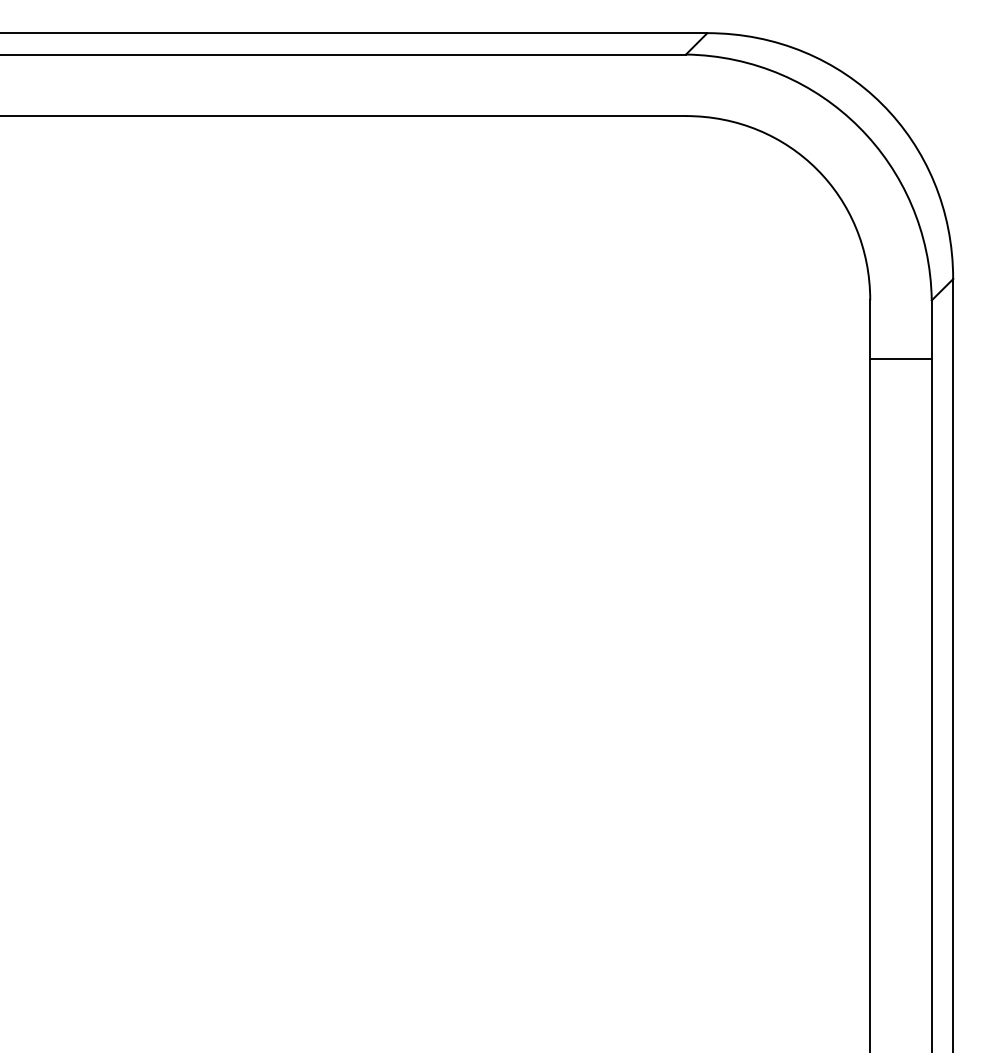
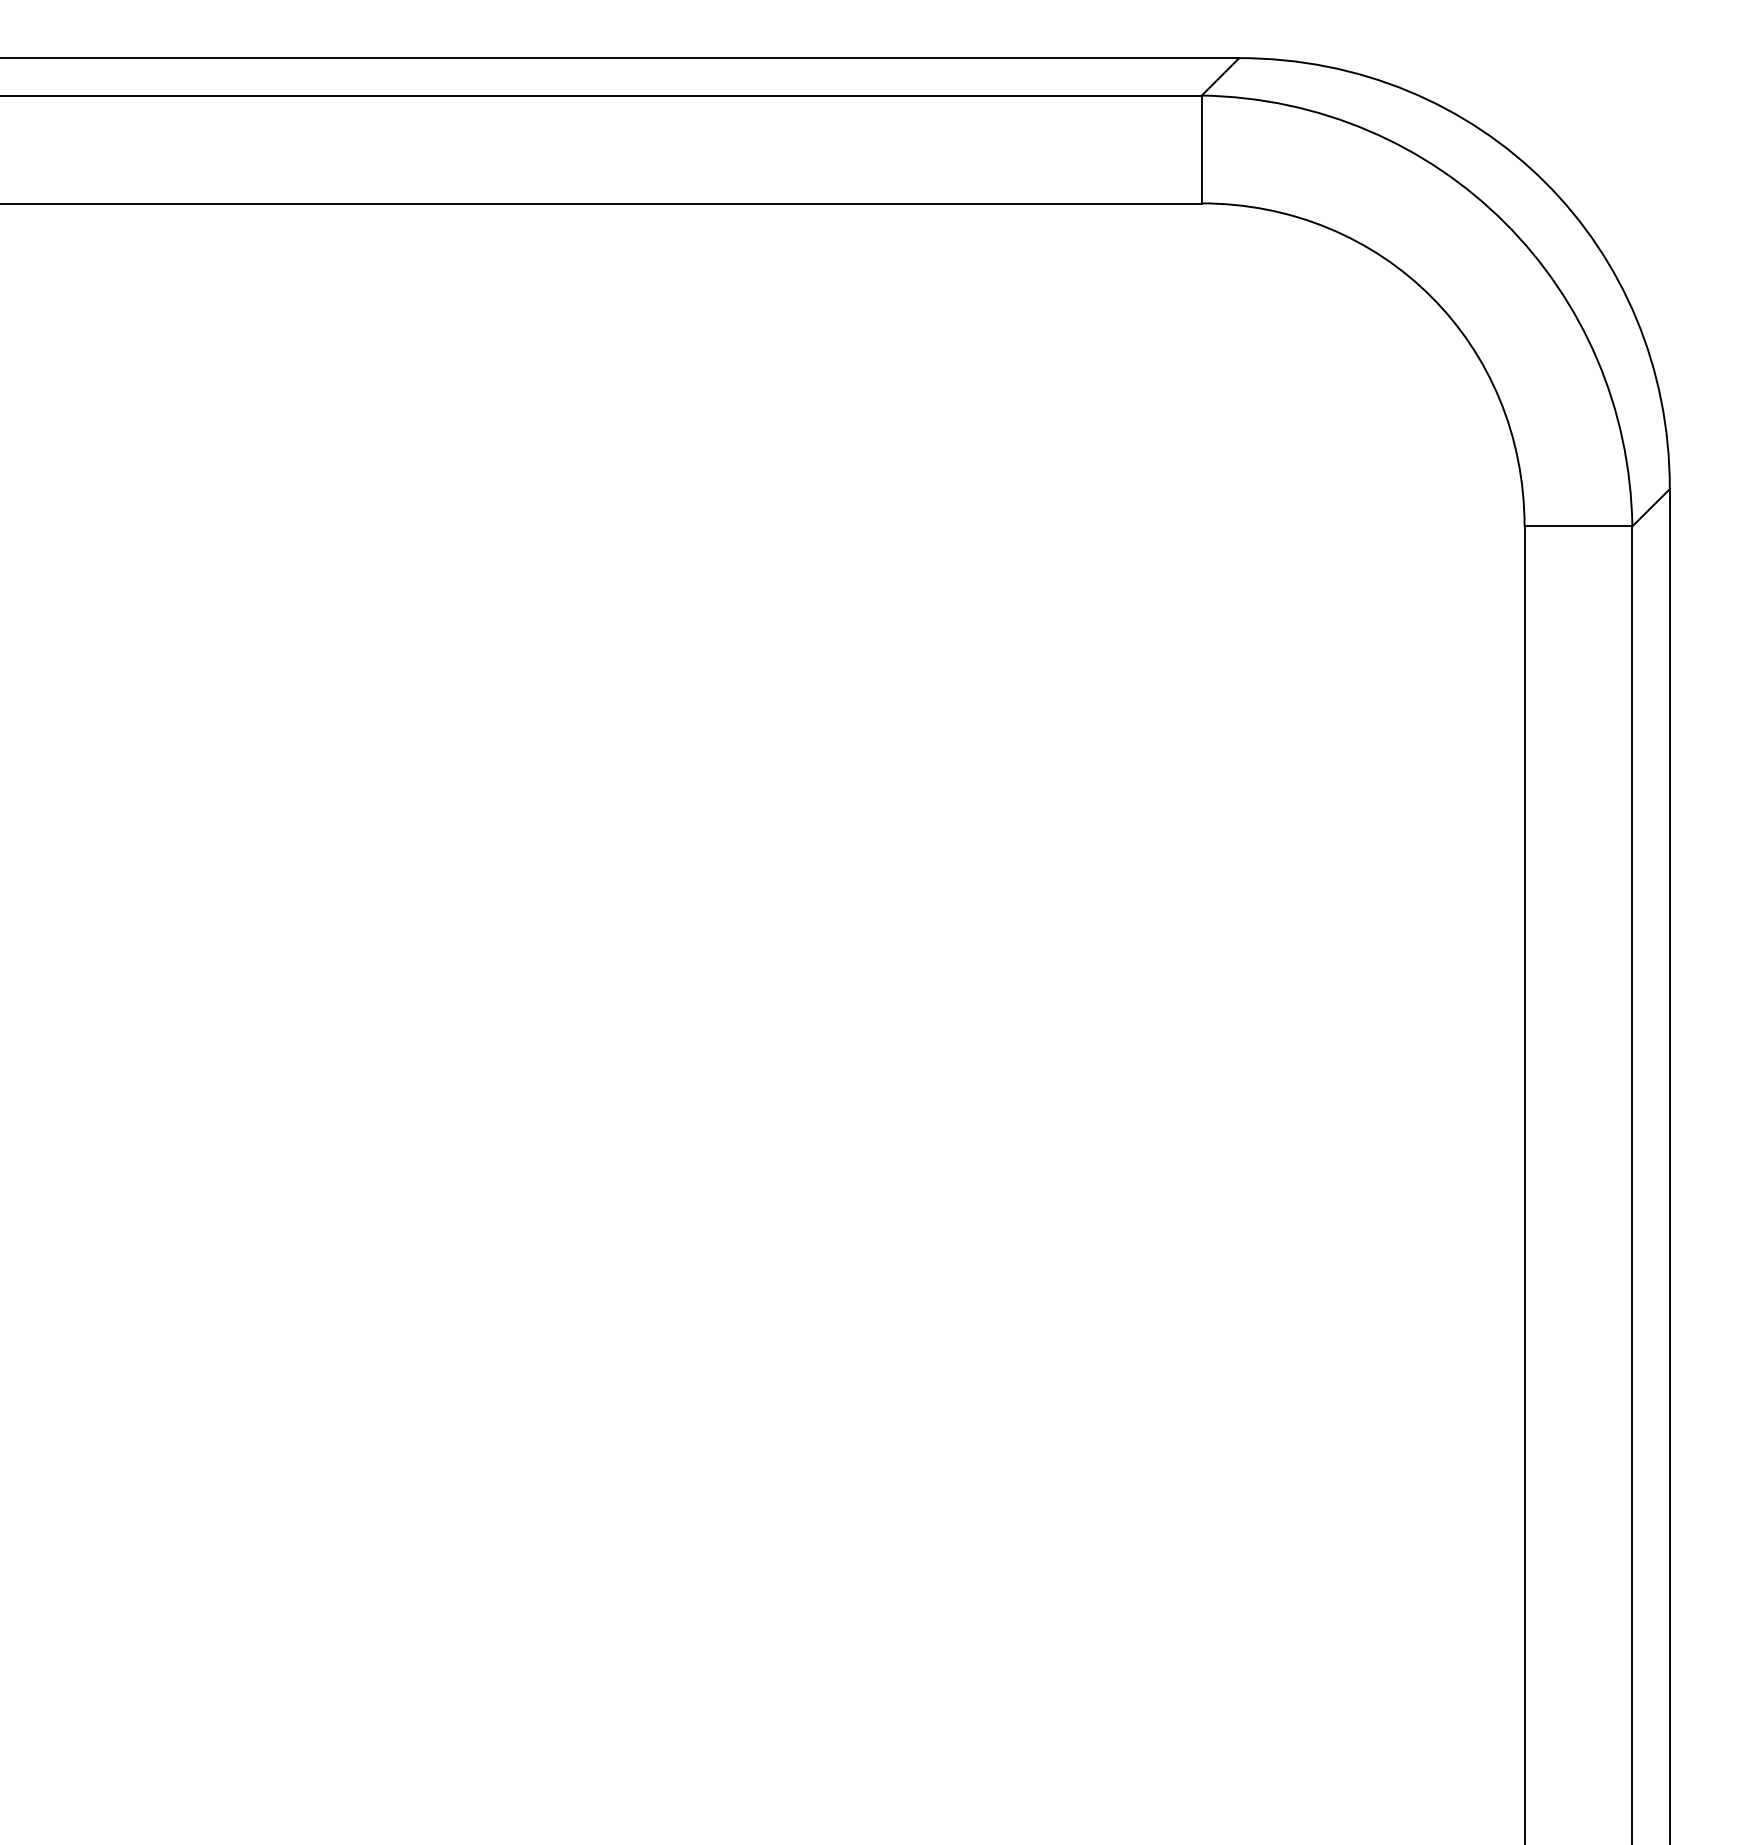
line: (685, 85) -> (1200, 149), added
line: (900, 359) -> (1577, 526), moved

